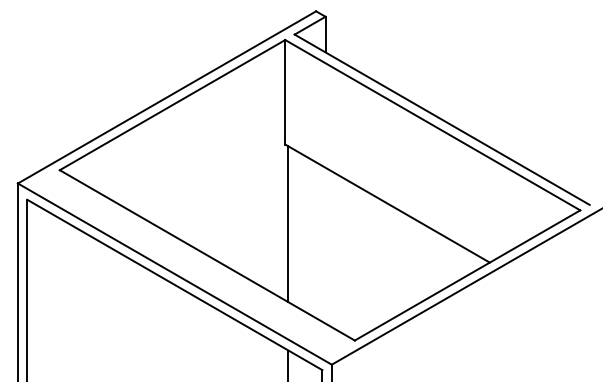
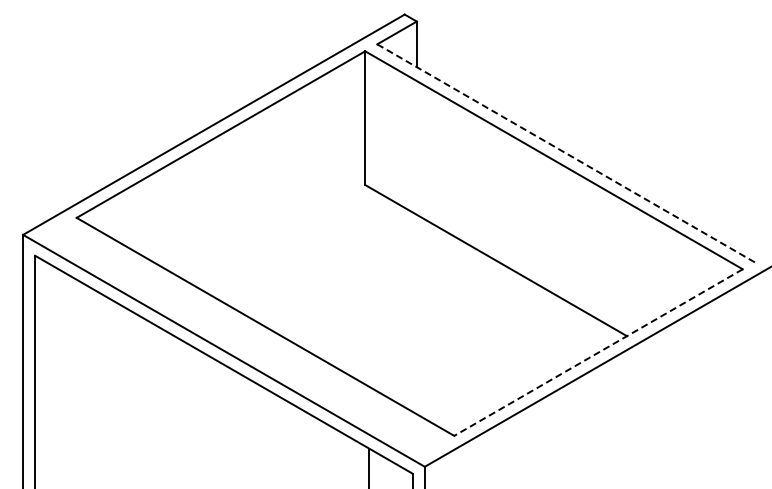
line: (442, 119) -> (566, 153), solid -> dashed
line: (288, 223) -> (369, 286), removed
line: (467, 275) -> (598, 352), solid -> dashed

